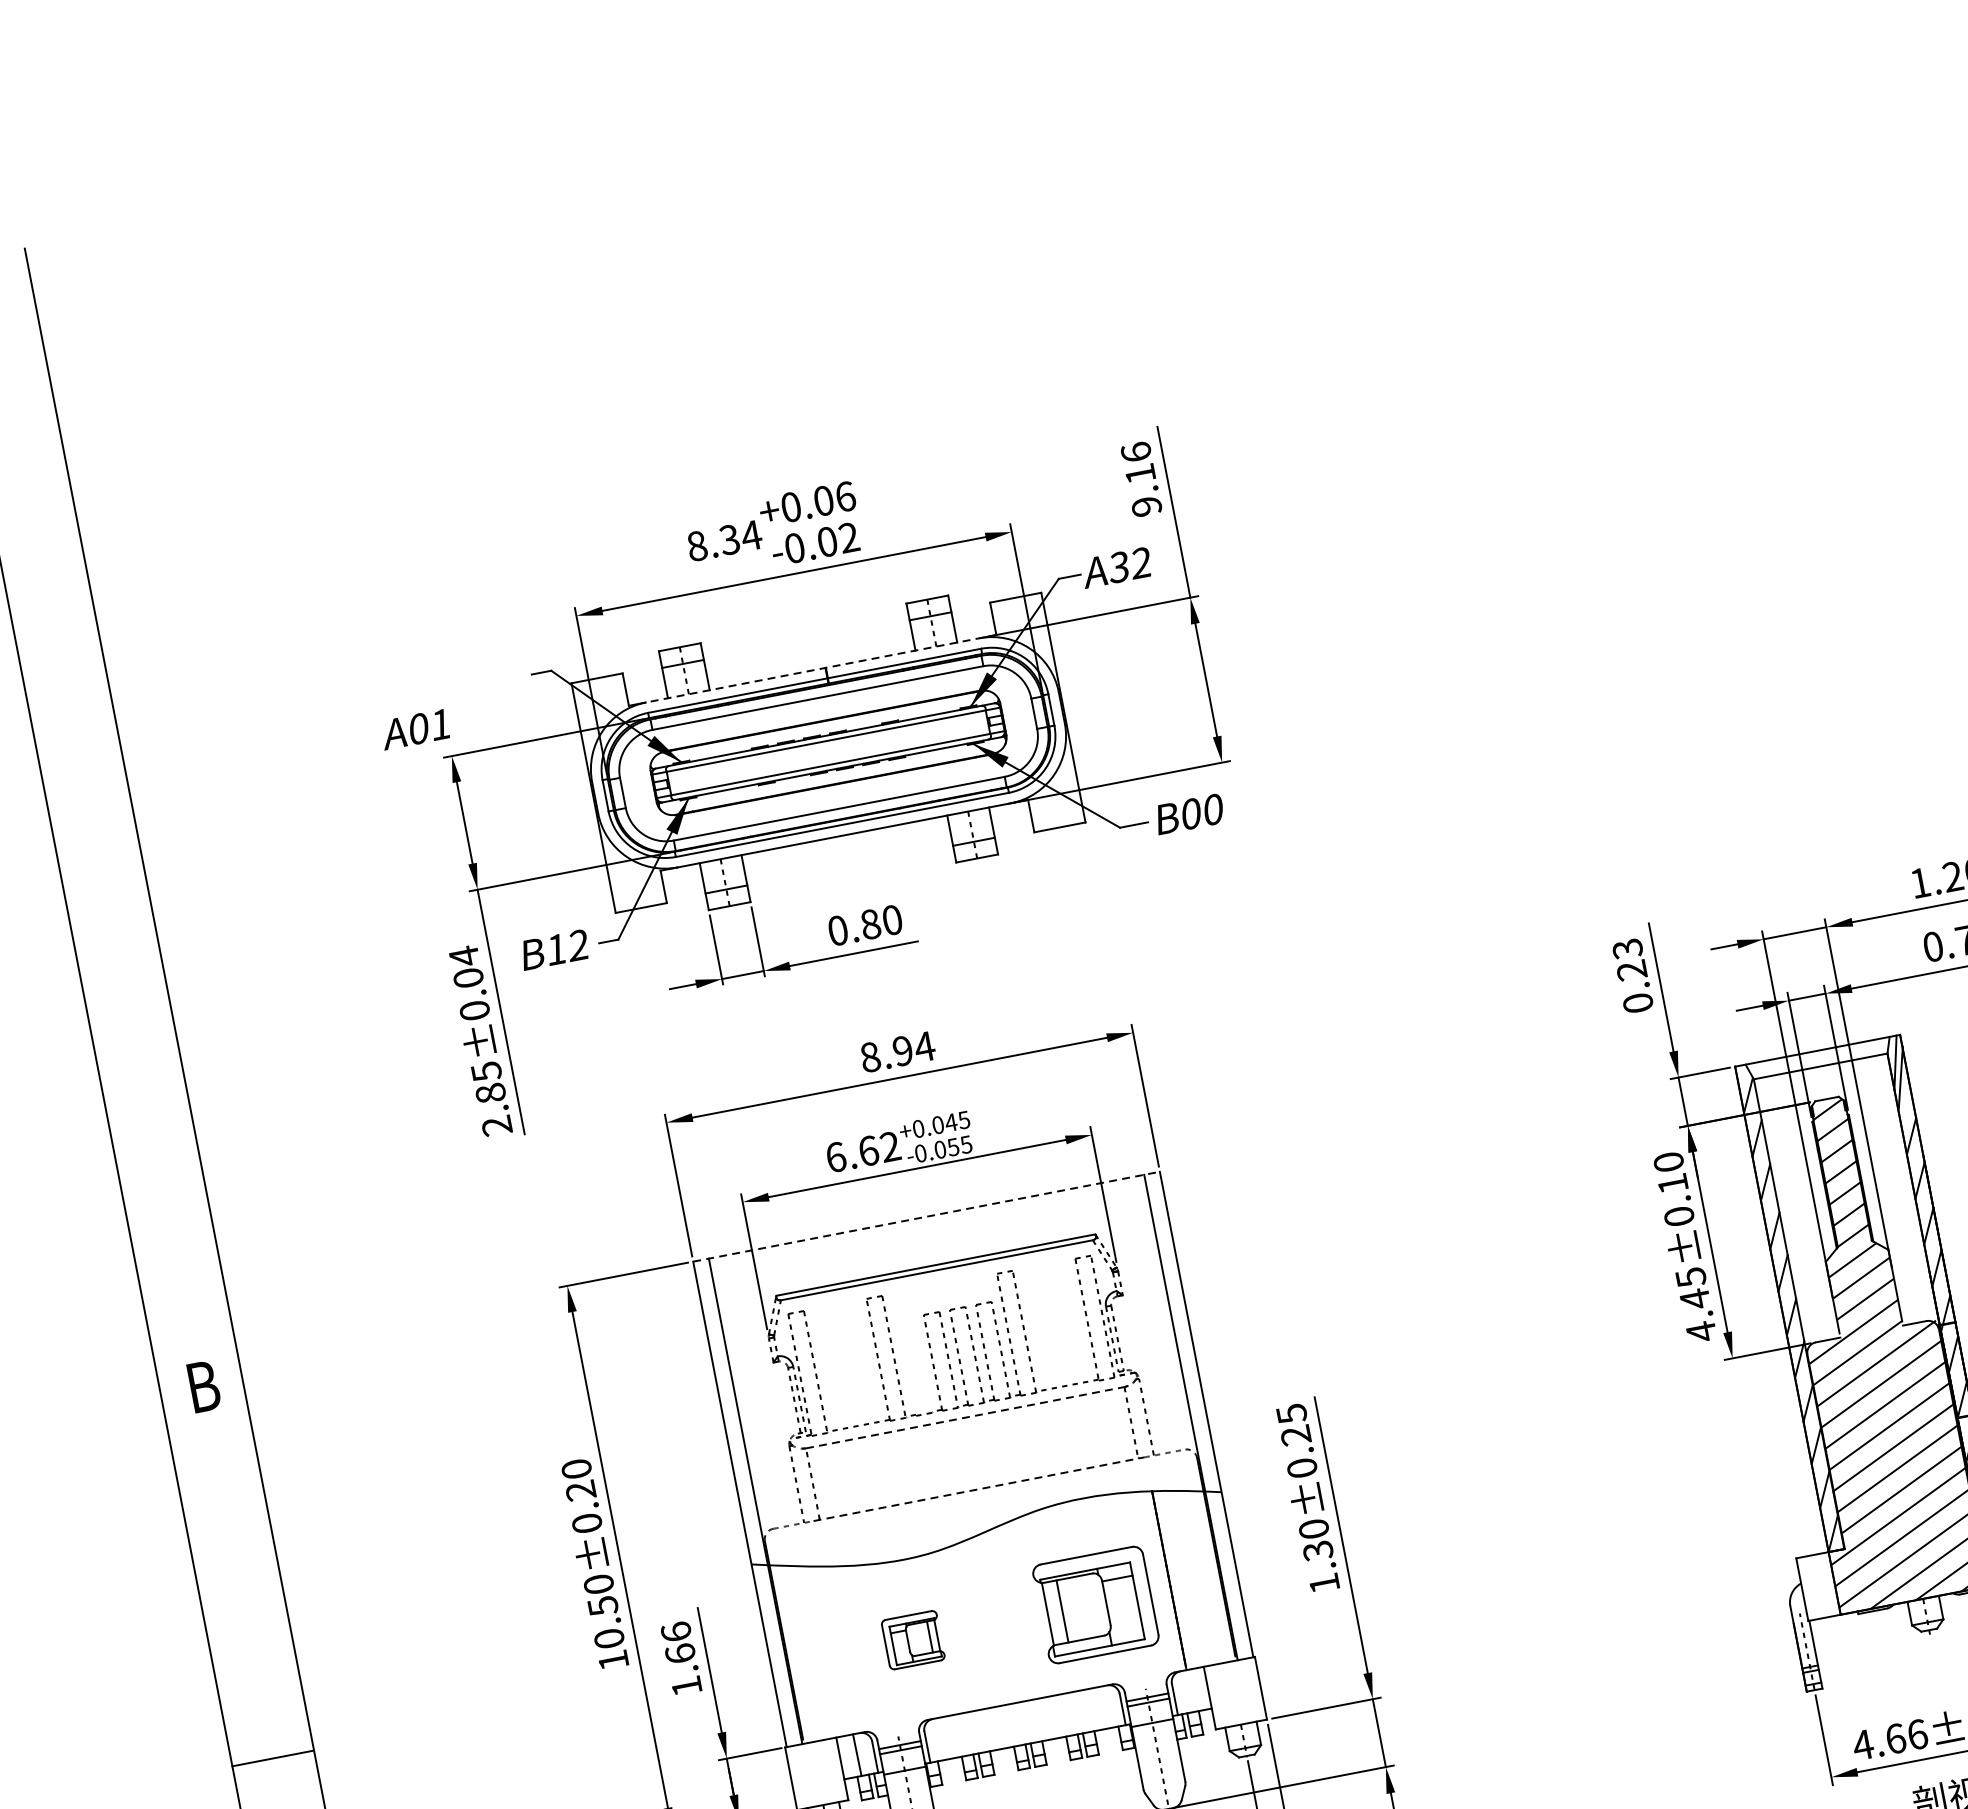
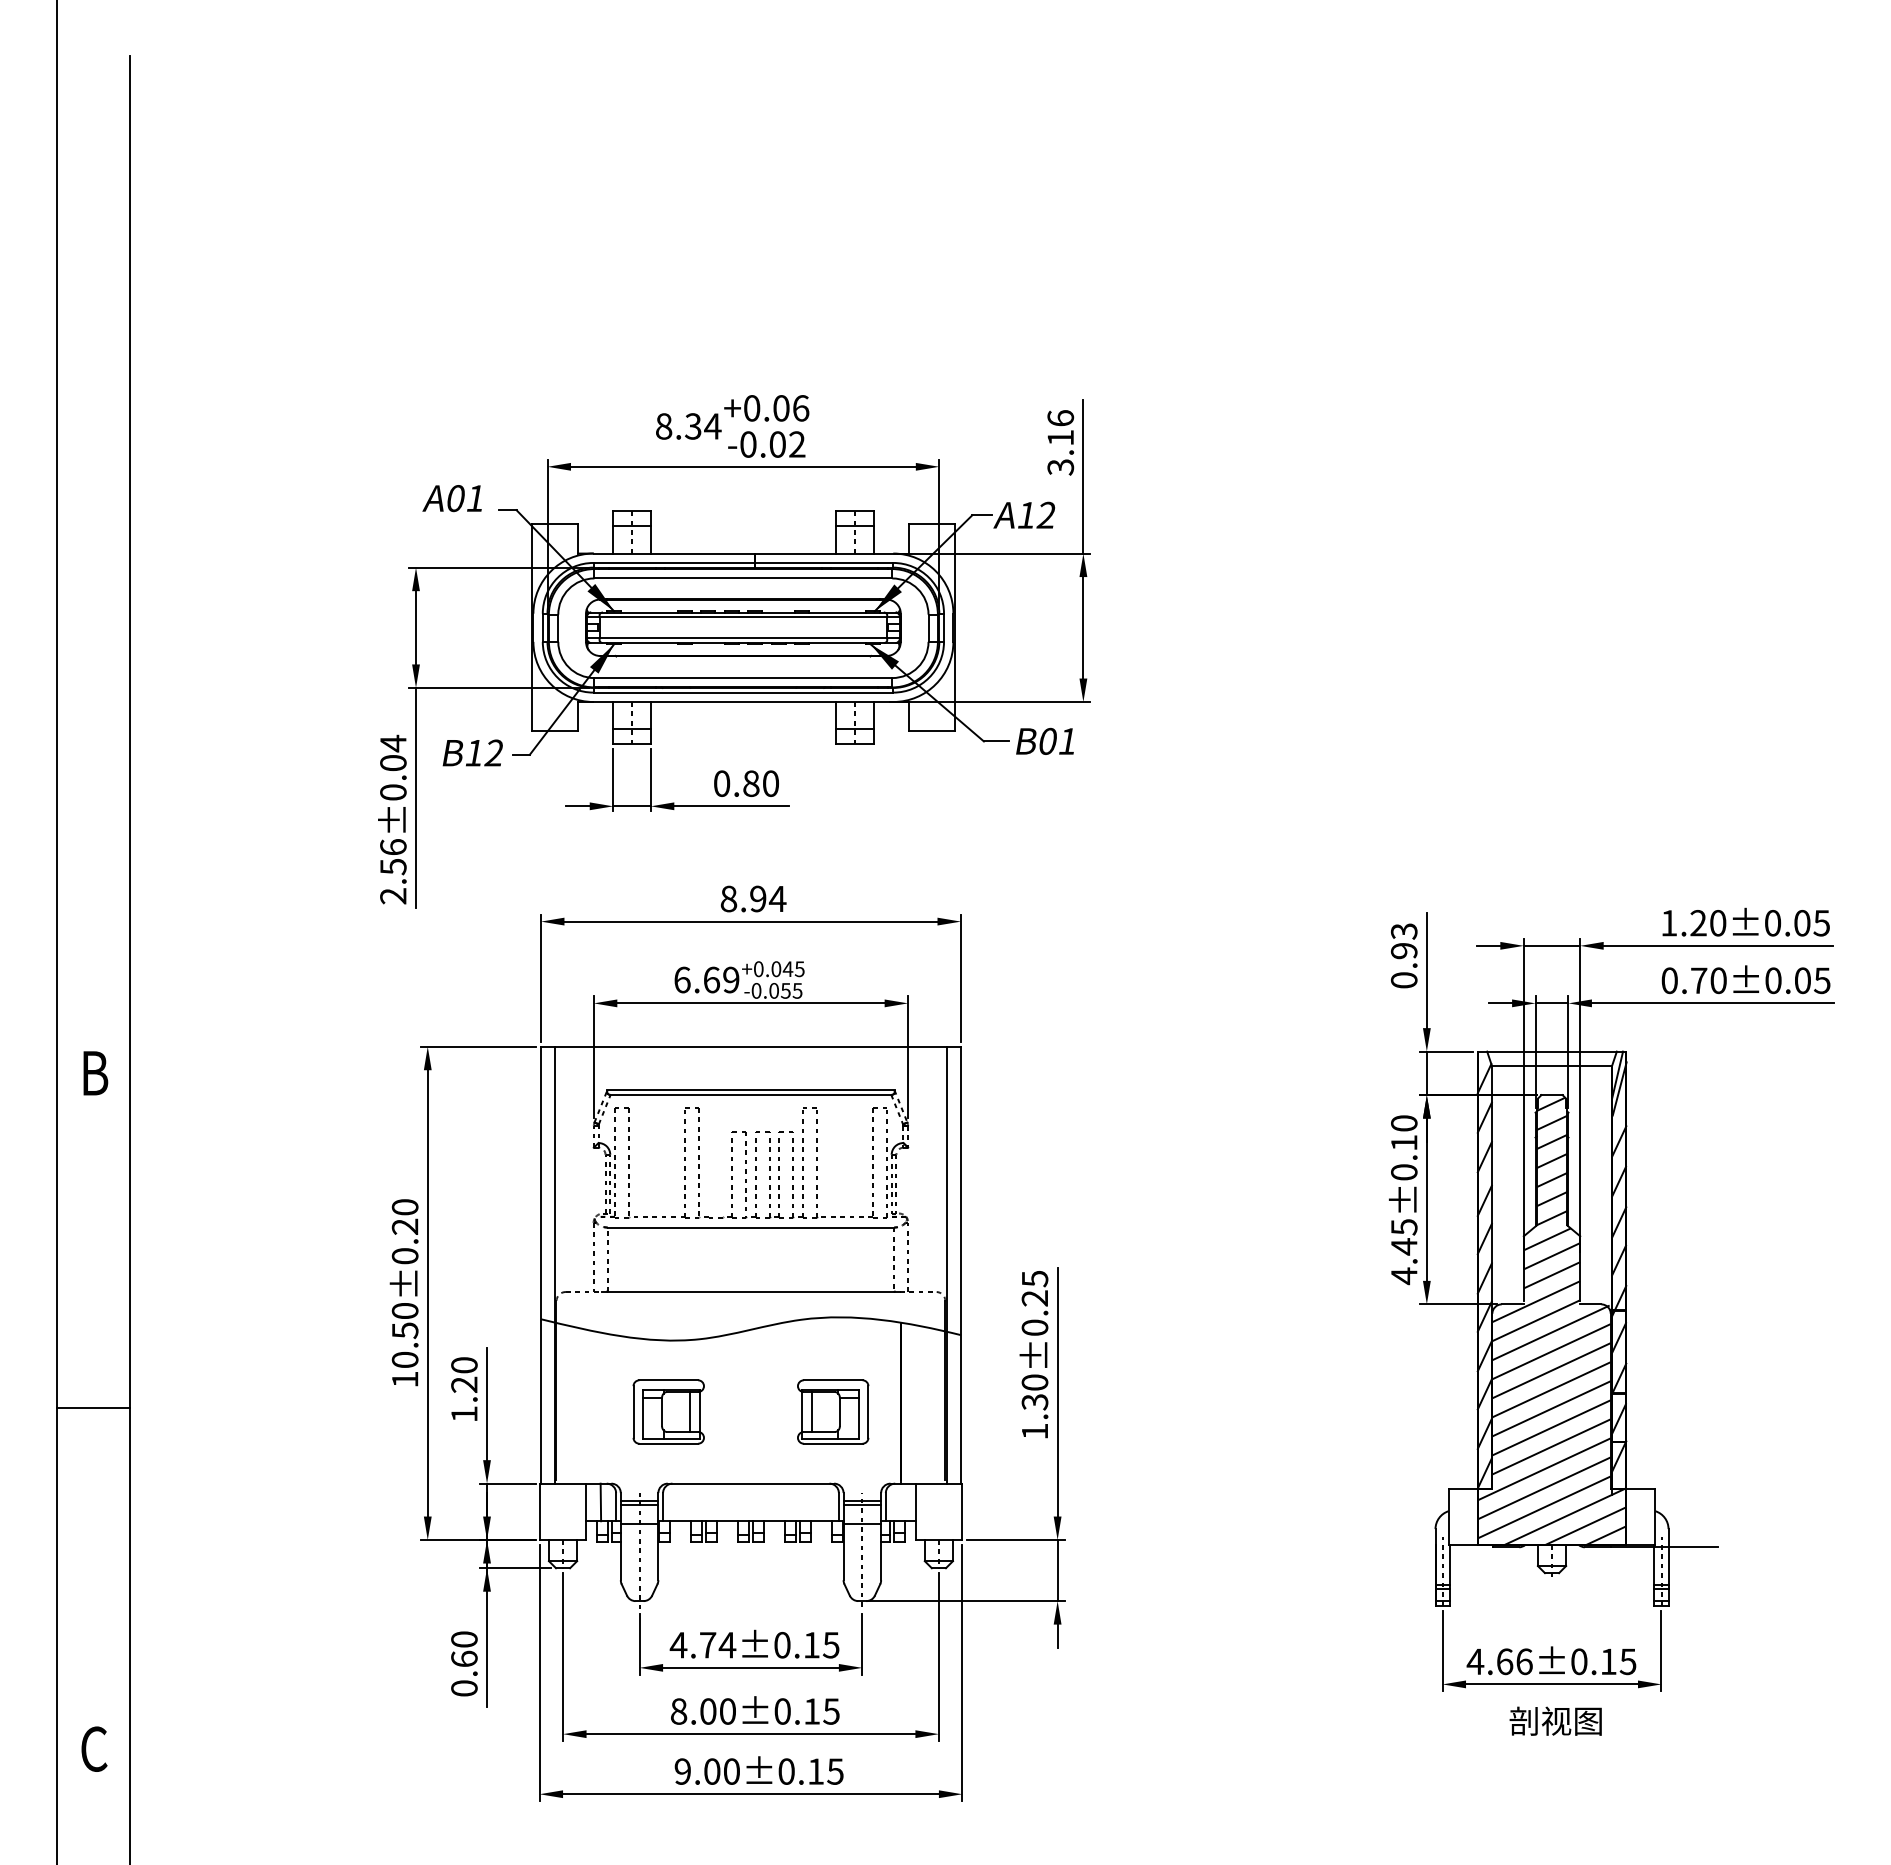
text: (1146, 506) -> (1060, 467), 9.16 -> 3.16
text: (1117, 566) -> (1025, 514), A32 -> A12
line: (821, 668) -> (751, 553), dashed -> solid
text: (413, 729) -> (451, 498), moved
text: (1212, 808) -> (1067, 740), B00 -> B01
text: (1632, 971) -> (1404, 951), 0.23 -> 0.93
text: (488, 1082) -> (393, 857), 2.85±0.04 -> 2.56±0.04
text: (890, 1147) -> (731, 980), 6.62 -> 6.69
line: (927, 1216) -> (751, 1046), dashed -> solid
line: (965, 1417) -> (751, 1227), dashed -> solid
line: (978, 1488) -> (750, 1291), dashed -> solid
part: (1096, 1604) -> (833, 1411), size x0.71
part: (912, 1639) -> (668, 1411), size x1.43
text: (678, 1642) -> (464, 1374), 1.66 -> 1.20

